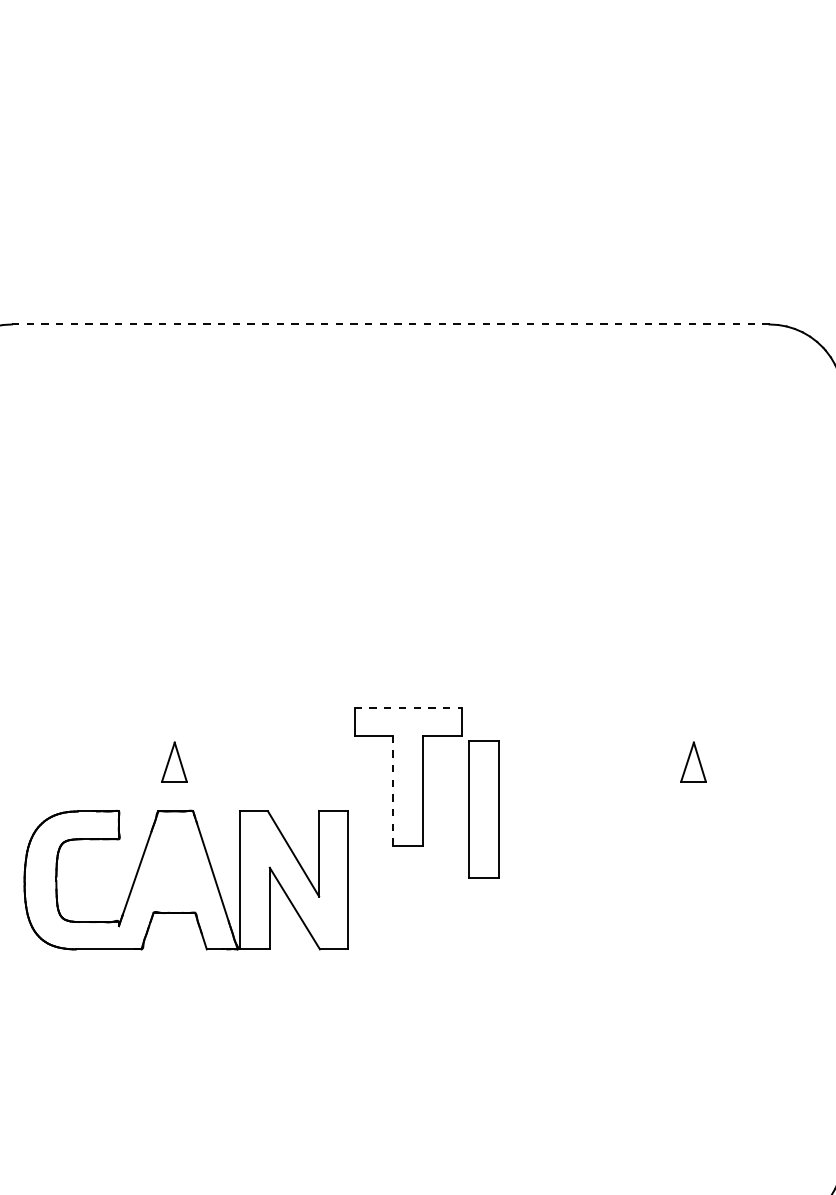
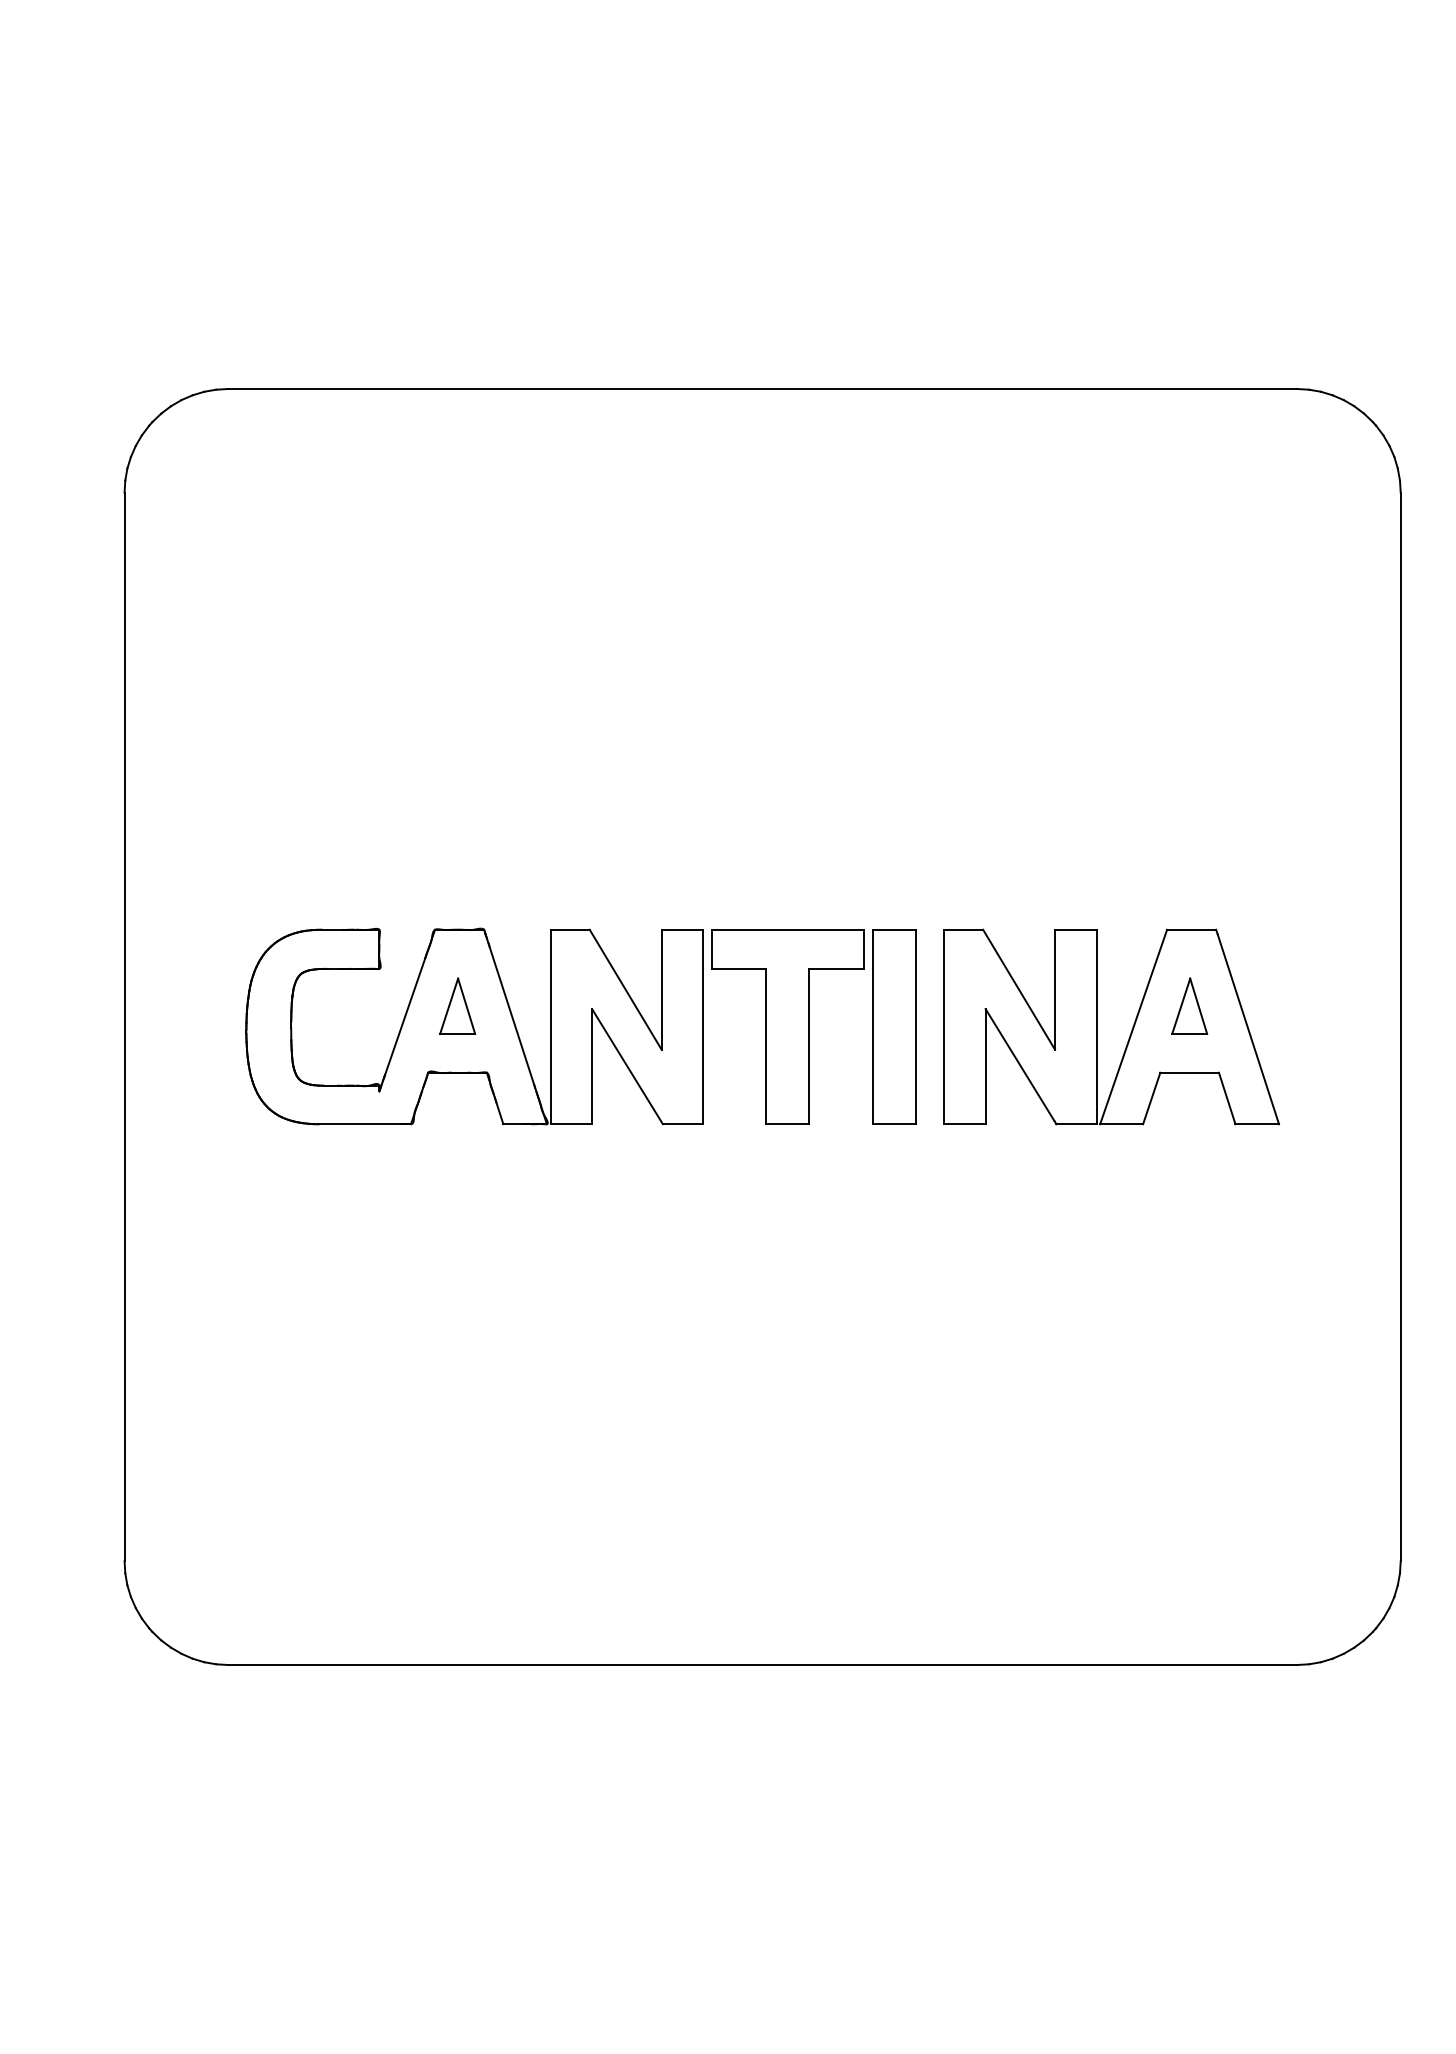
line: (391, 324) -> (763, 388), dashed -> solid
line: (408, 707) -> (787, 929), dashed -> solid
part: (628, 776) -> (1097, 1026), added
line: (392, 790) -> (765, 1046), dashed -> solid
part: (484, 809) -> (894, 1026), moved
part: (186, 880) -> (474, 1026), moved

